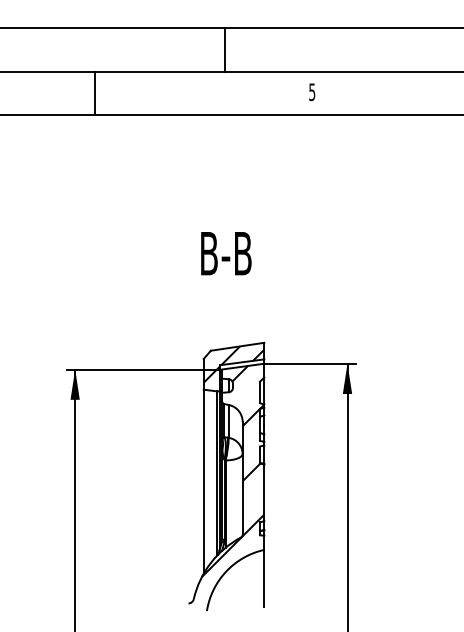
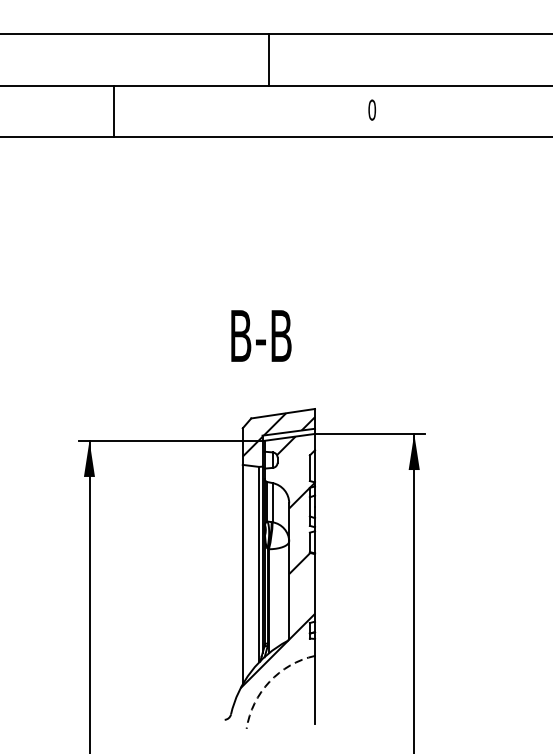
text: (312, 92) -> (372, 110), 5 -> 0
text: (226, 253) -> (261, 335), moved
arc: (226, 571) -> (269, 681), solid -> dashed

